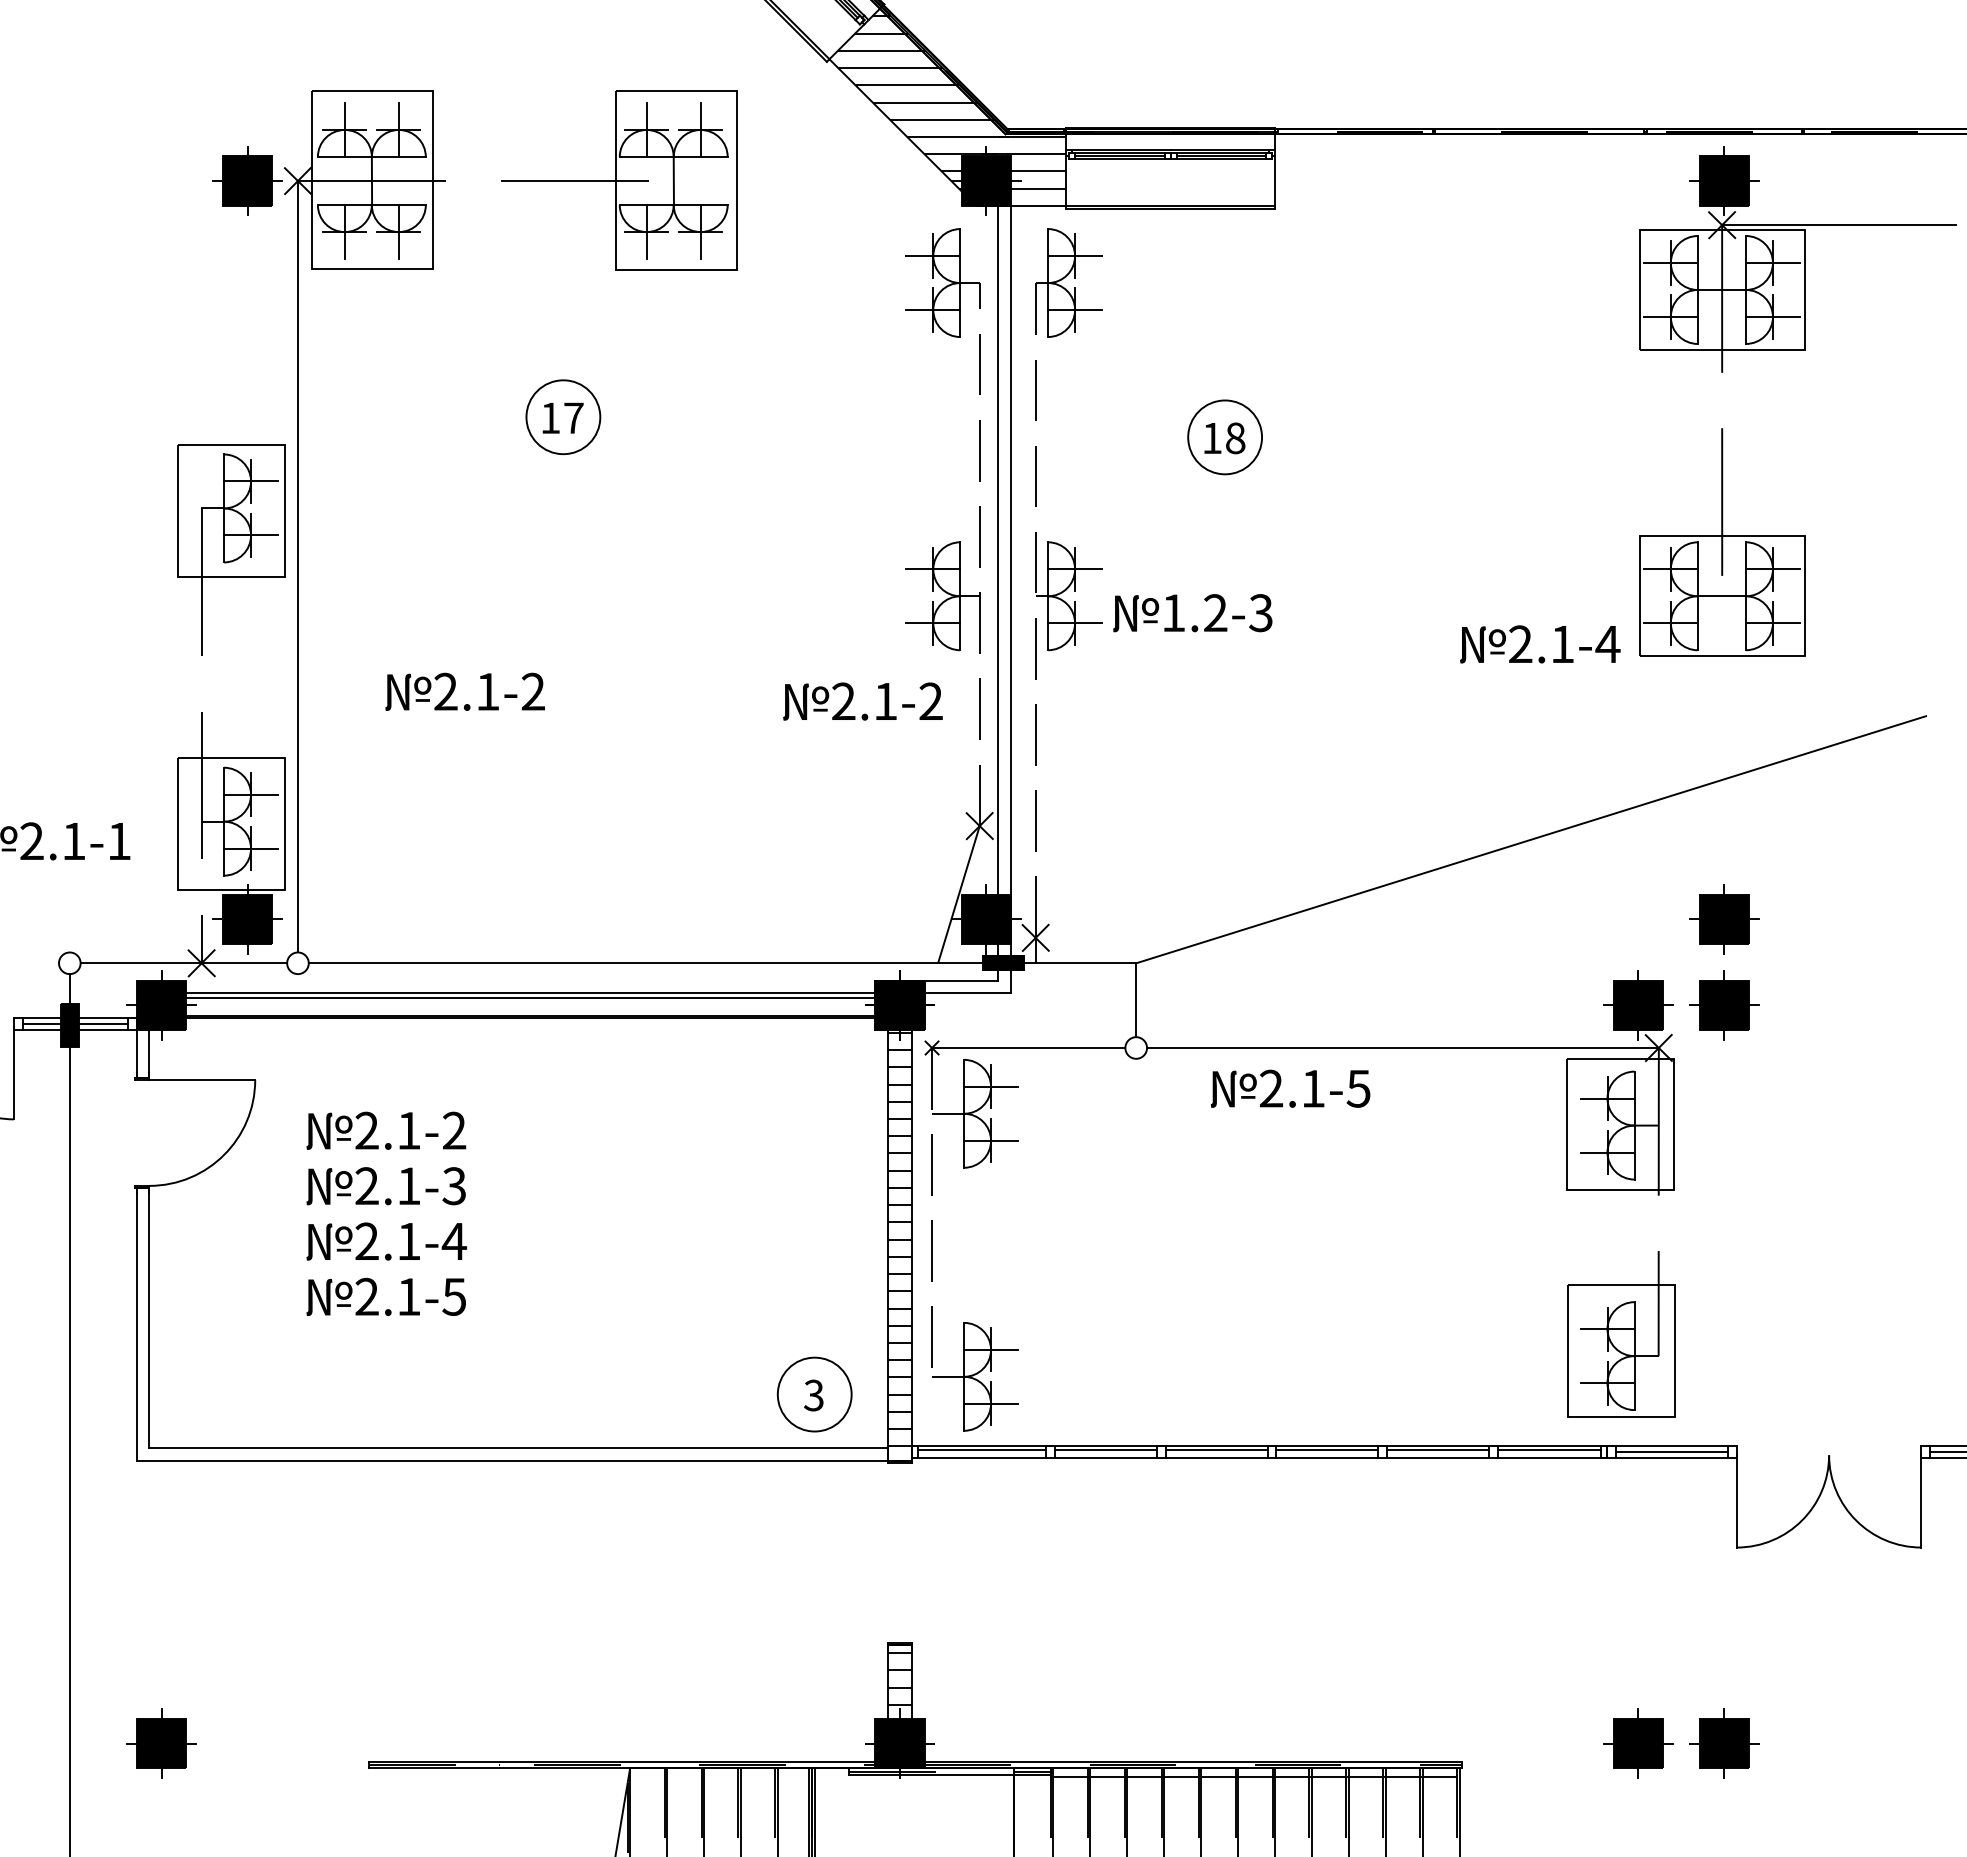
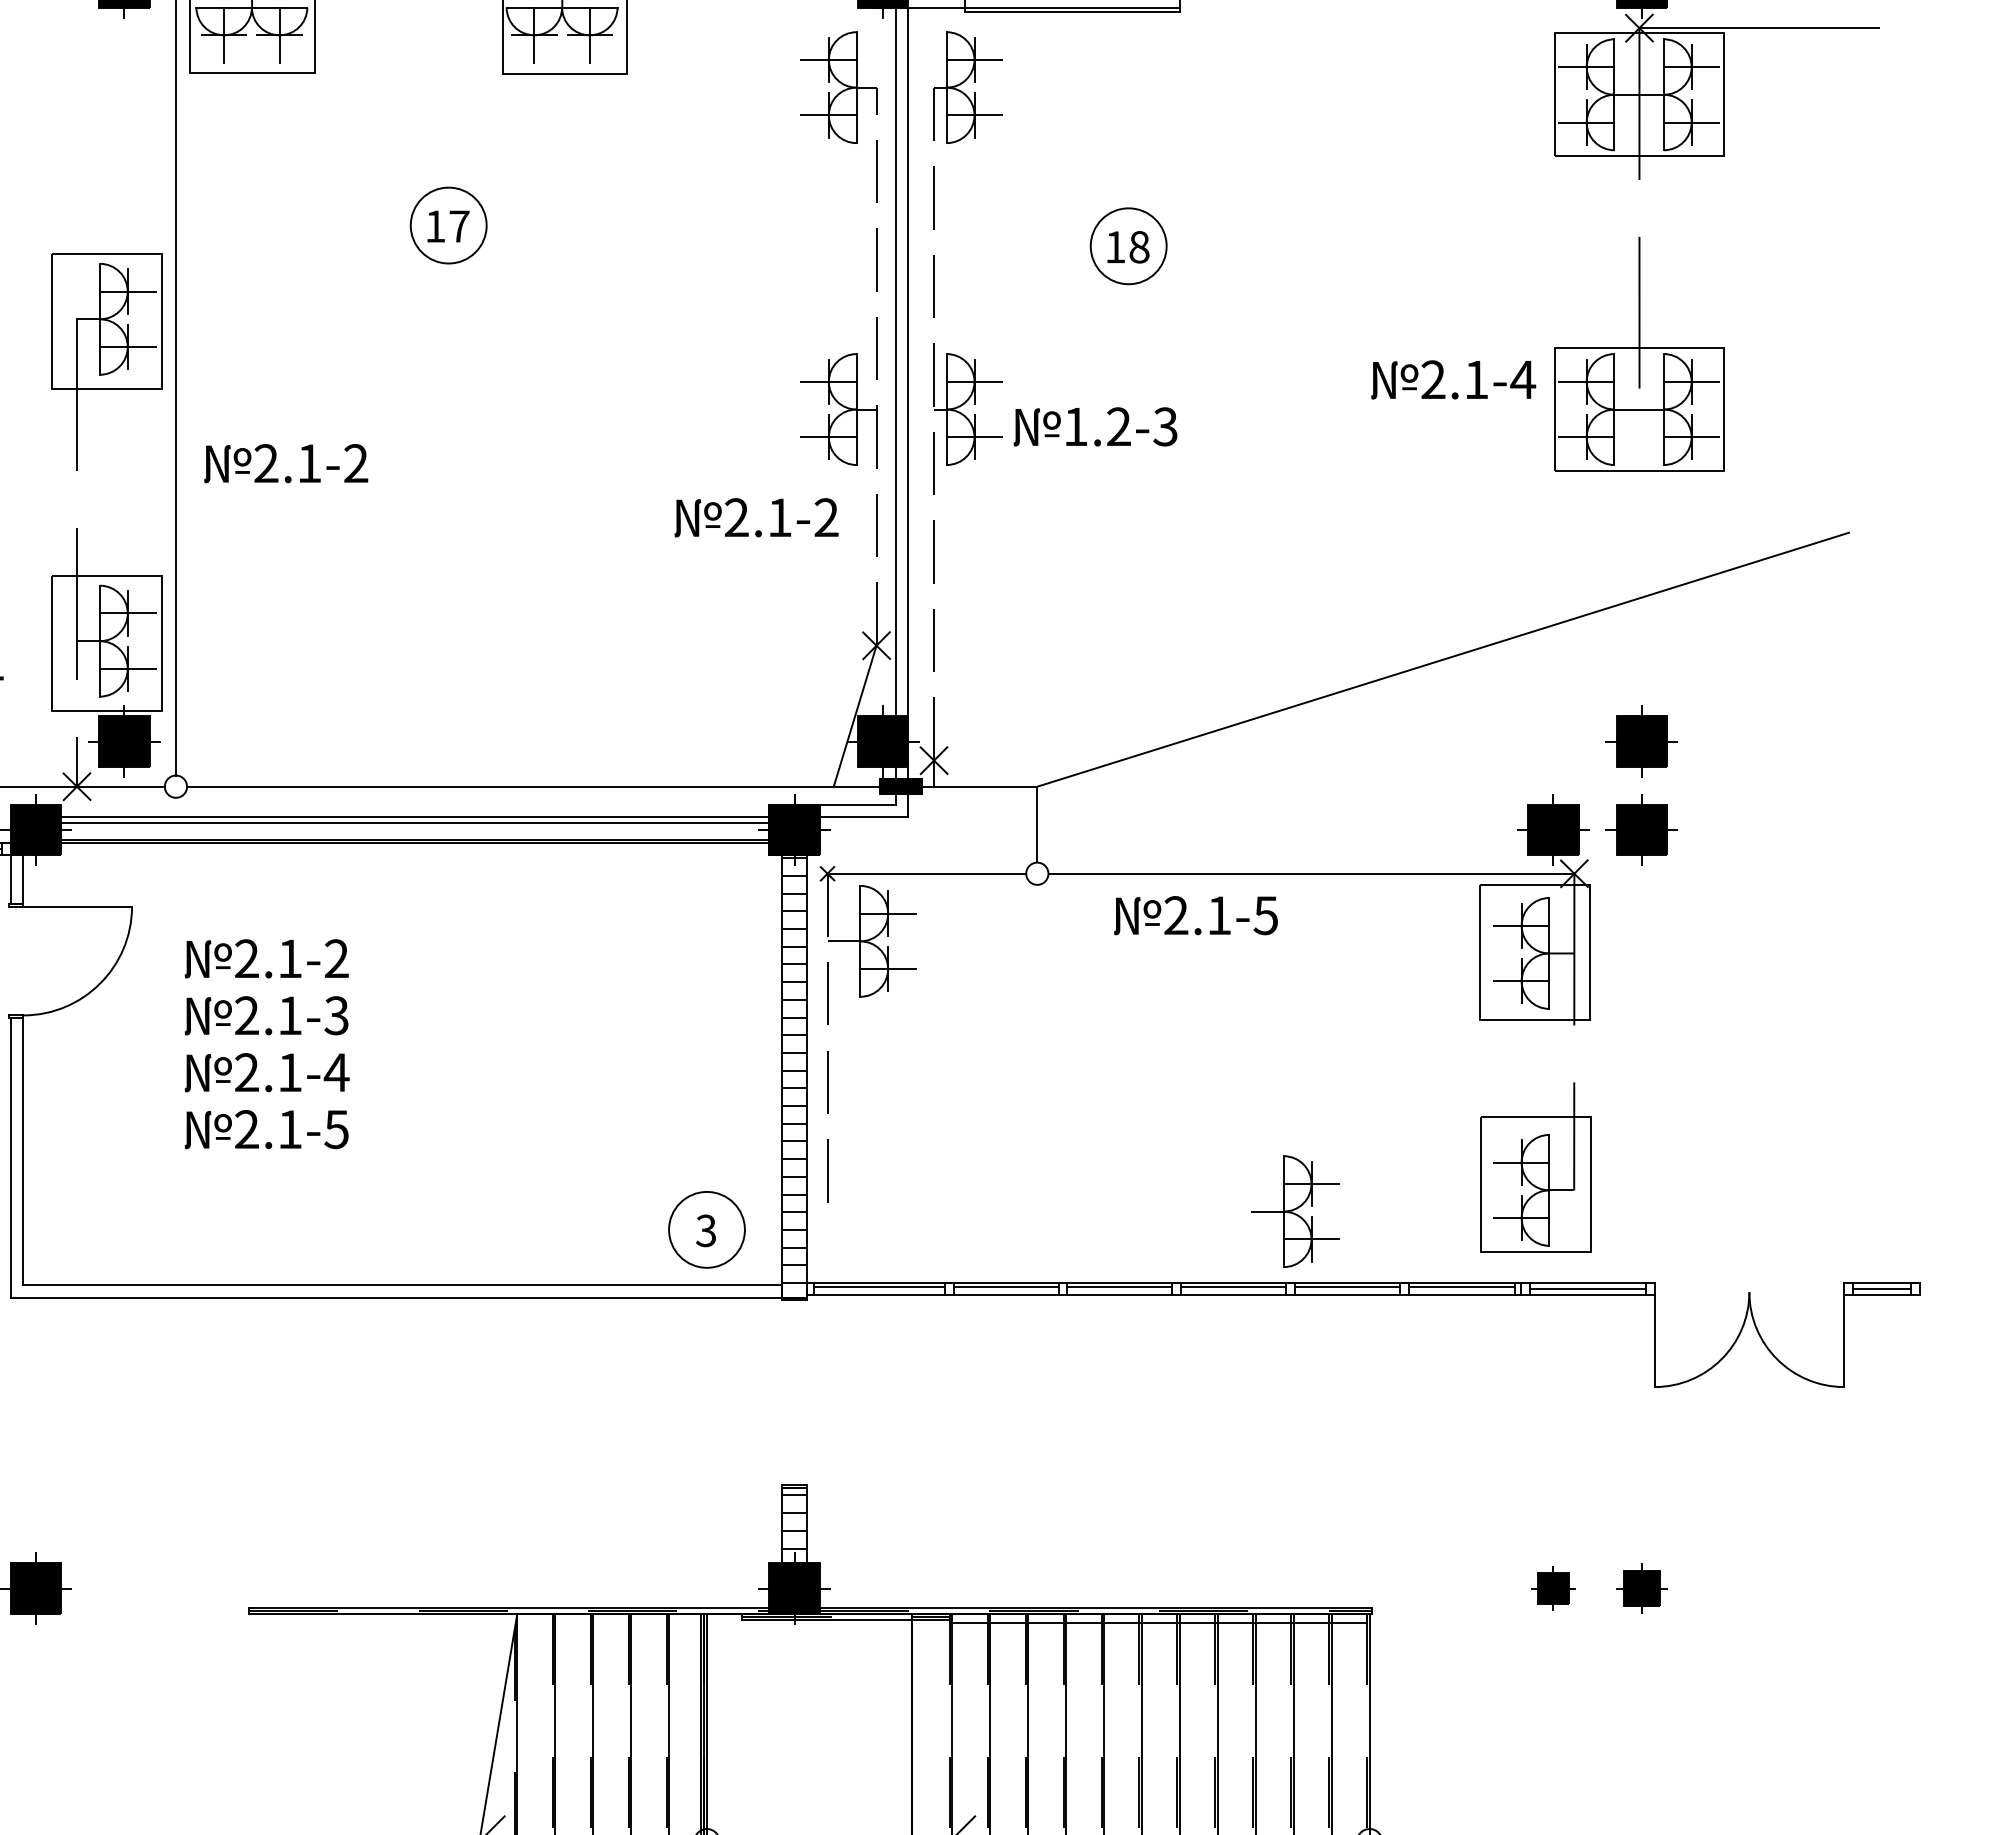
text: (1540, 644) -> (1453, 379), moved
text: (464, 691) -> (285, 463), moved
part: (975, 1376) -> (1295, 1211), moved
part: (1638, 1743) -> (1553, 1588), size x0.6
part: (1724, 1743) -> (1641, 1588), size x0.7

